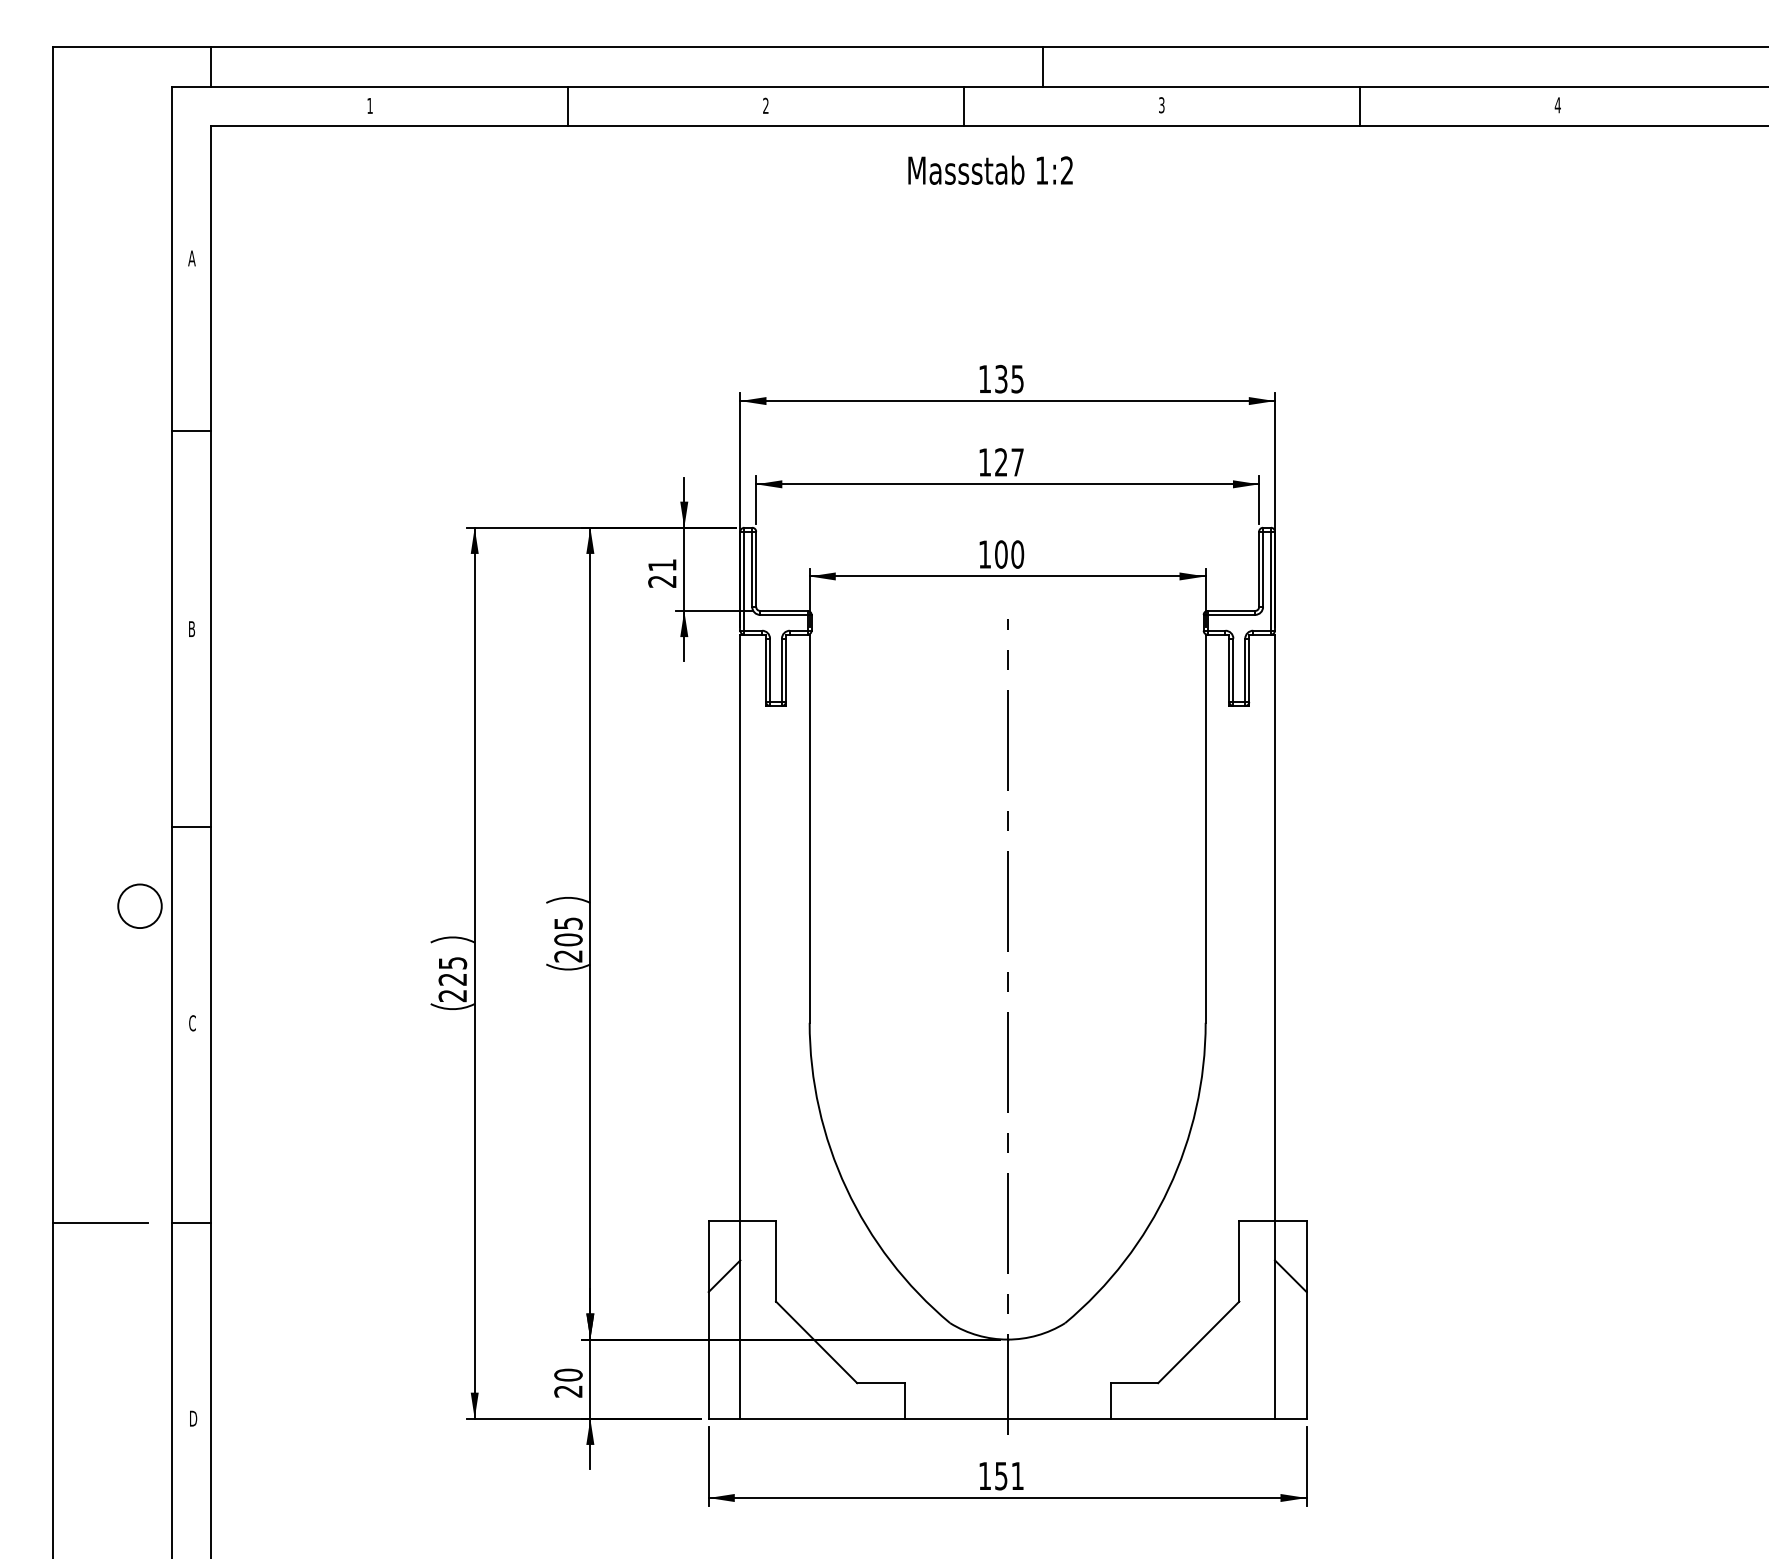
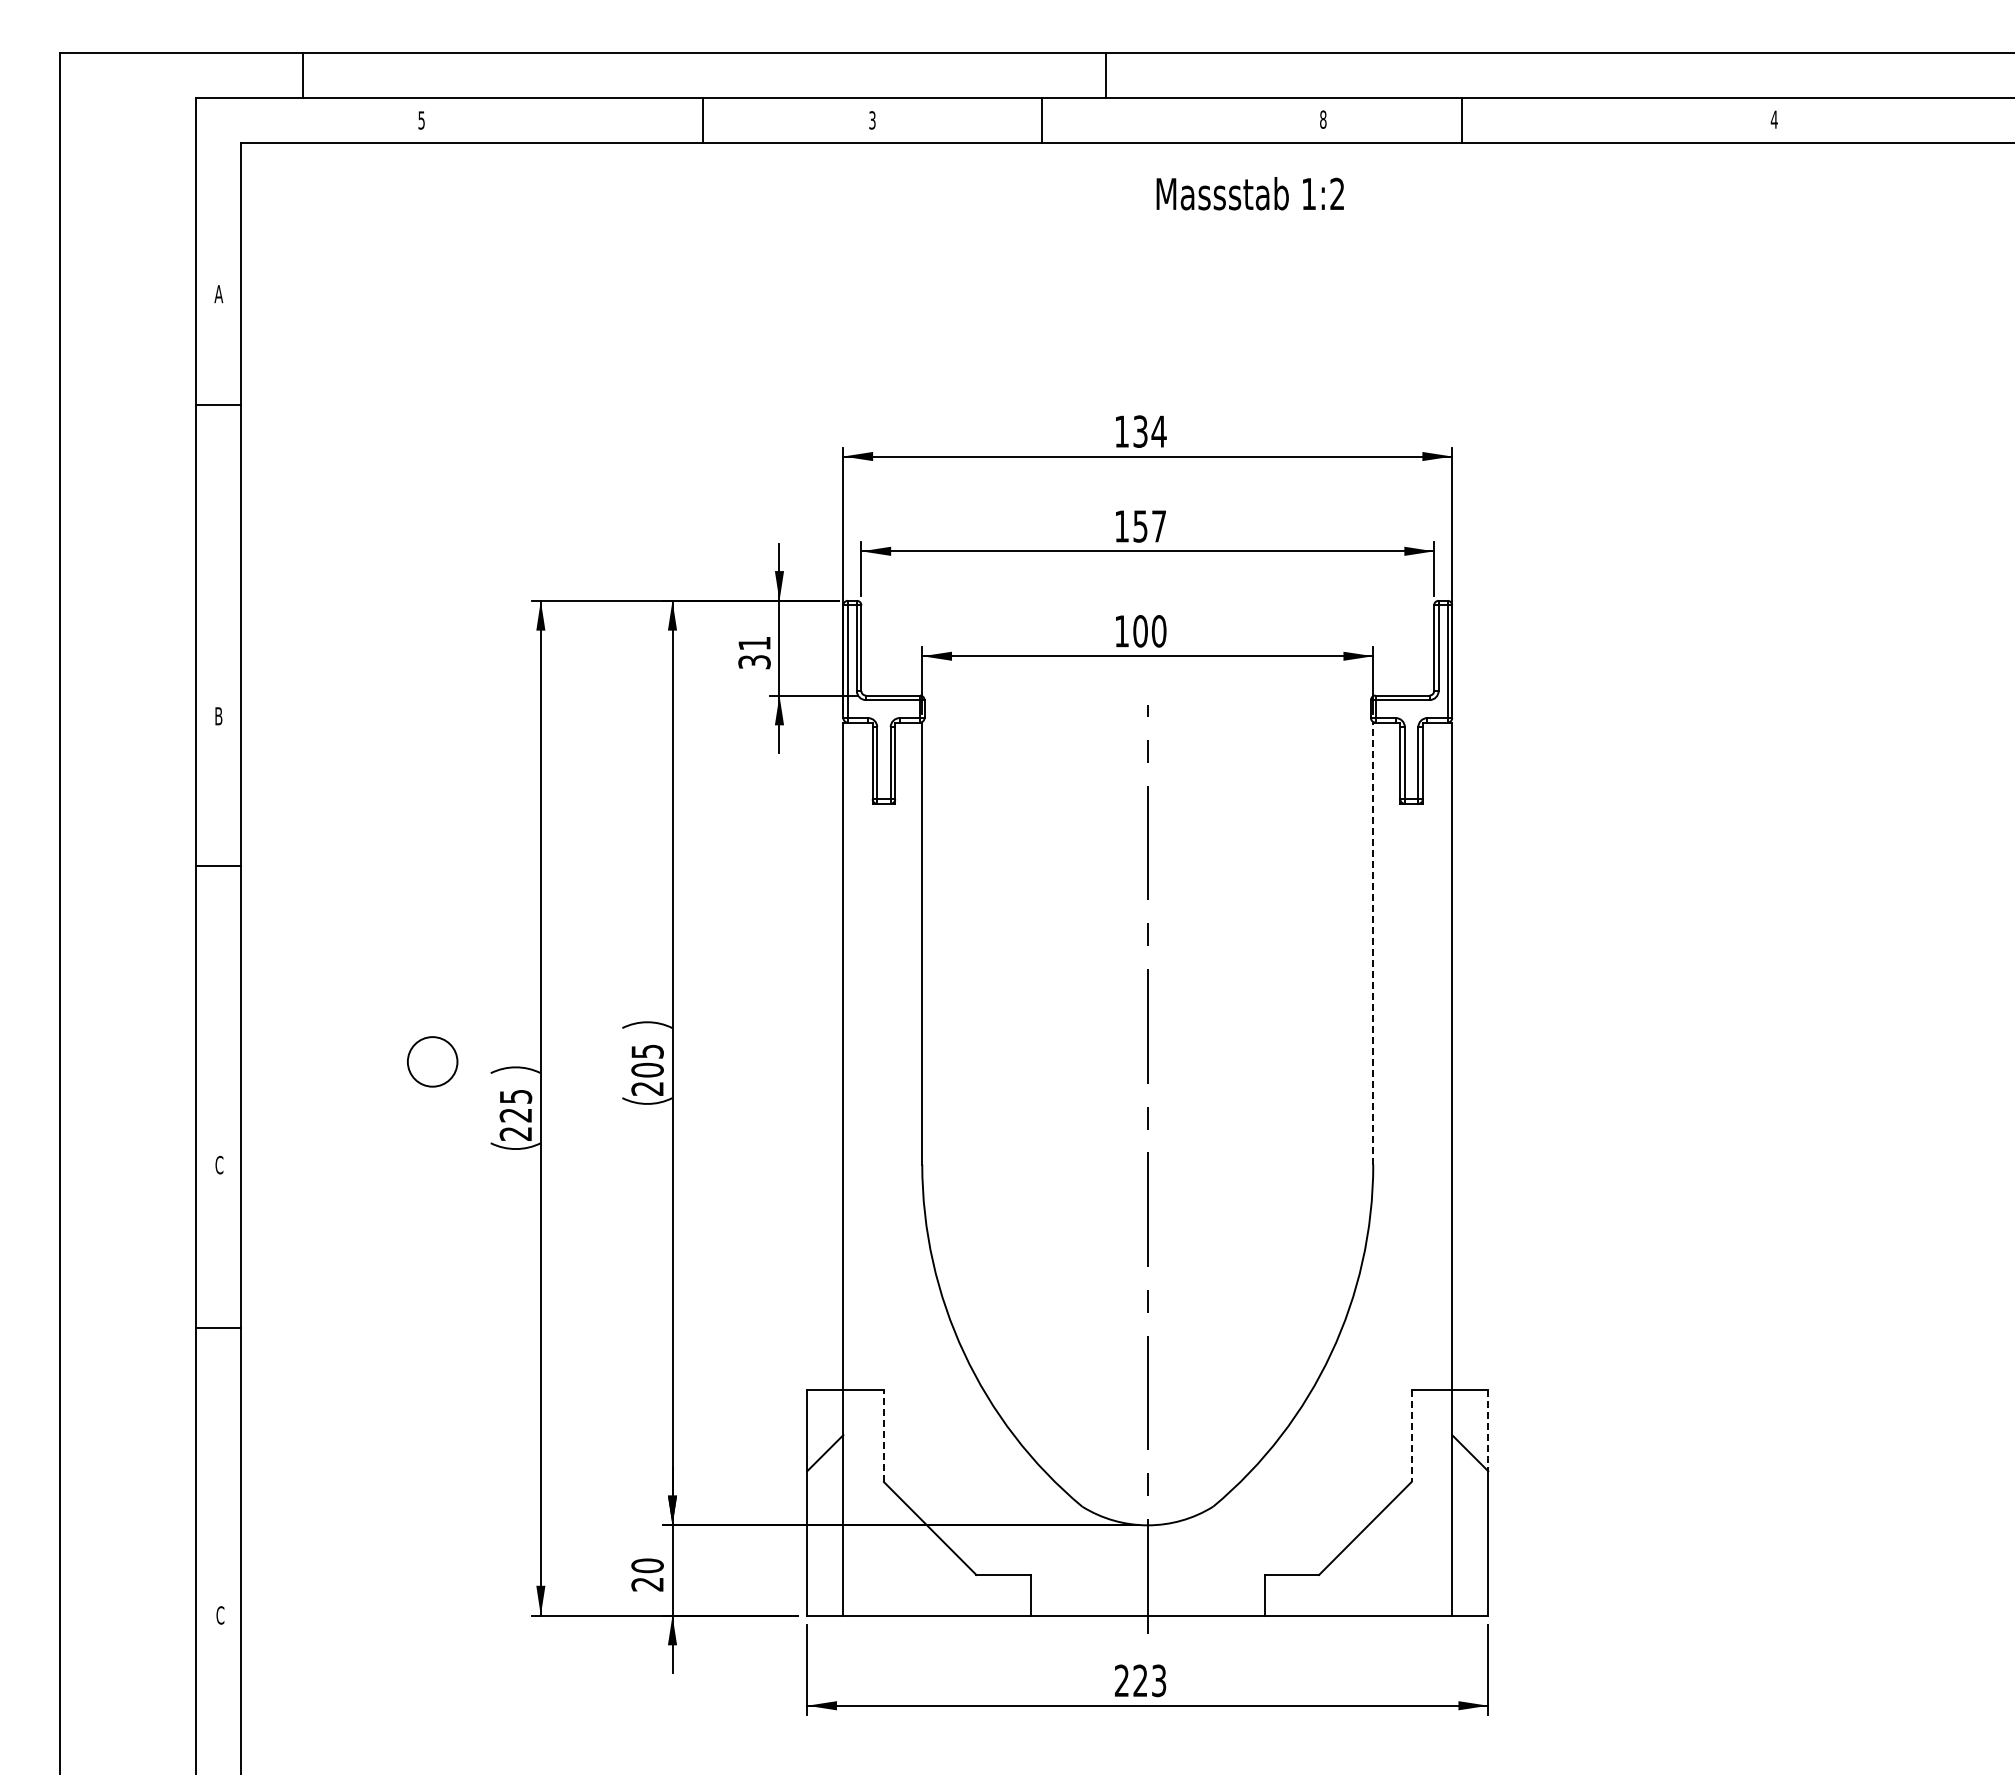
line: (210, 66) -> (302, 75), moved
line: (1042, 66) -> (1105, 75), moved
text: (369, 105) -> (421, 120), 1 -> 5
line: (567, 105) -> (702, 120), moved
text: (765, 105) -> (872, 120), 2 -> 3
line: (963, 105) -> (1041, 120), moved
text: (1161, 105) -> (1323, 119), 3 -> 8
line: (1359, 105) -> (1461, 120), moved
text: (989, 170) -> (1249, 193), moved
text: (1017, 379) -> (1158, 431), 135 -> 134
line: (190, 430) -> (217, 404), moved
text: (1001, 462) -> (1140, 526), 127 -> 157
text: (662, 581) -> (754, 662), 21 -> 31
line: (190, 826) -> (217, 865), moved
line: (1205, 828) -> (1373, 943), solid -> dashed
circle: (139, 905) -> (432, 1061), moved
line: (100, 1222) -> (114, 1392), removed
line: (190, 1222) -> (217, 1327), moved
line: (1306, 1256) -> (1488, 1430), solid -> dashed
line: (775, 1261) -> (883, 1436), solid -> dashed
line: (1239, 1261) -> (1411, 1436), solid -> dashed
text: (193, 1418) -> (220, 1615), D -> C
text: (1001, 1475) -> (1140, 1680), 151 -> 223

